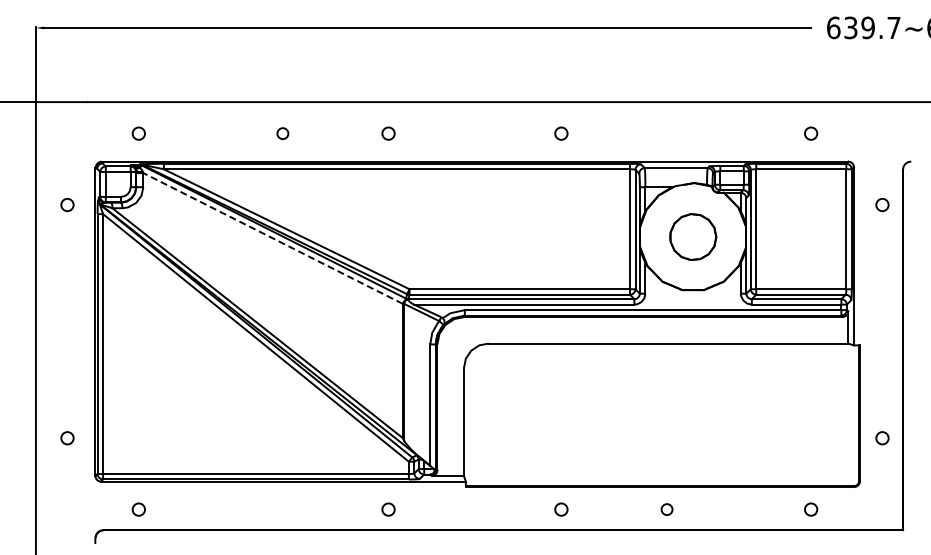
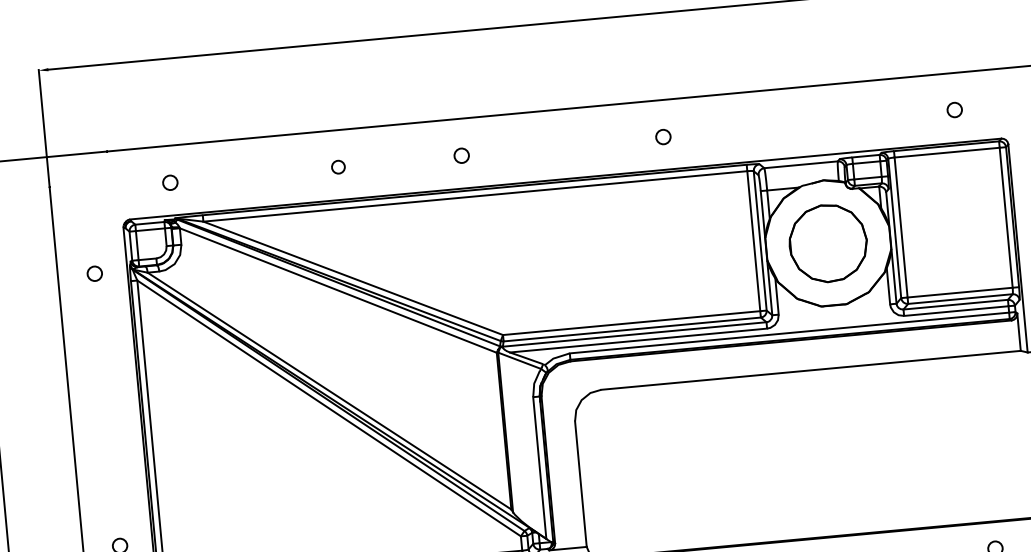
part: (693, 236) -> (828, 242), size x1.43
line: (272, 238) -> (337, 290), dashed -> solid

